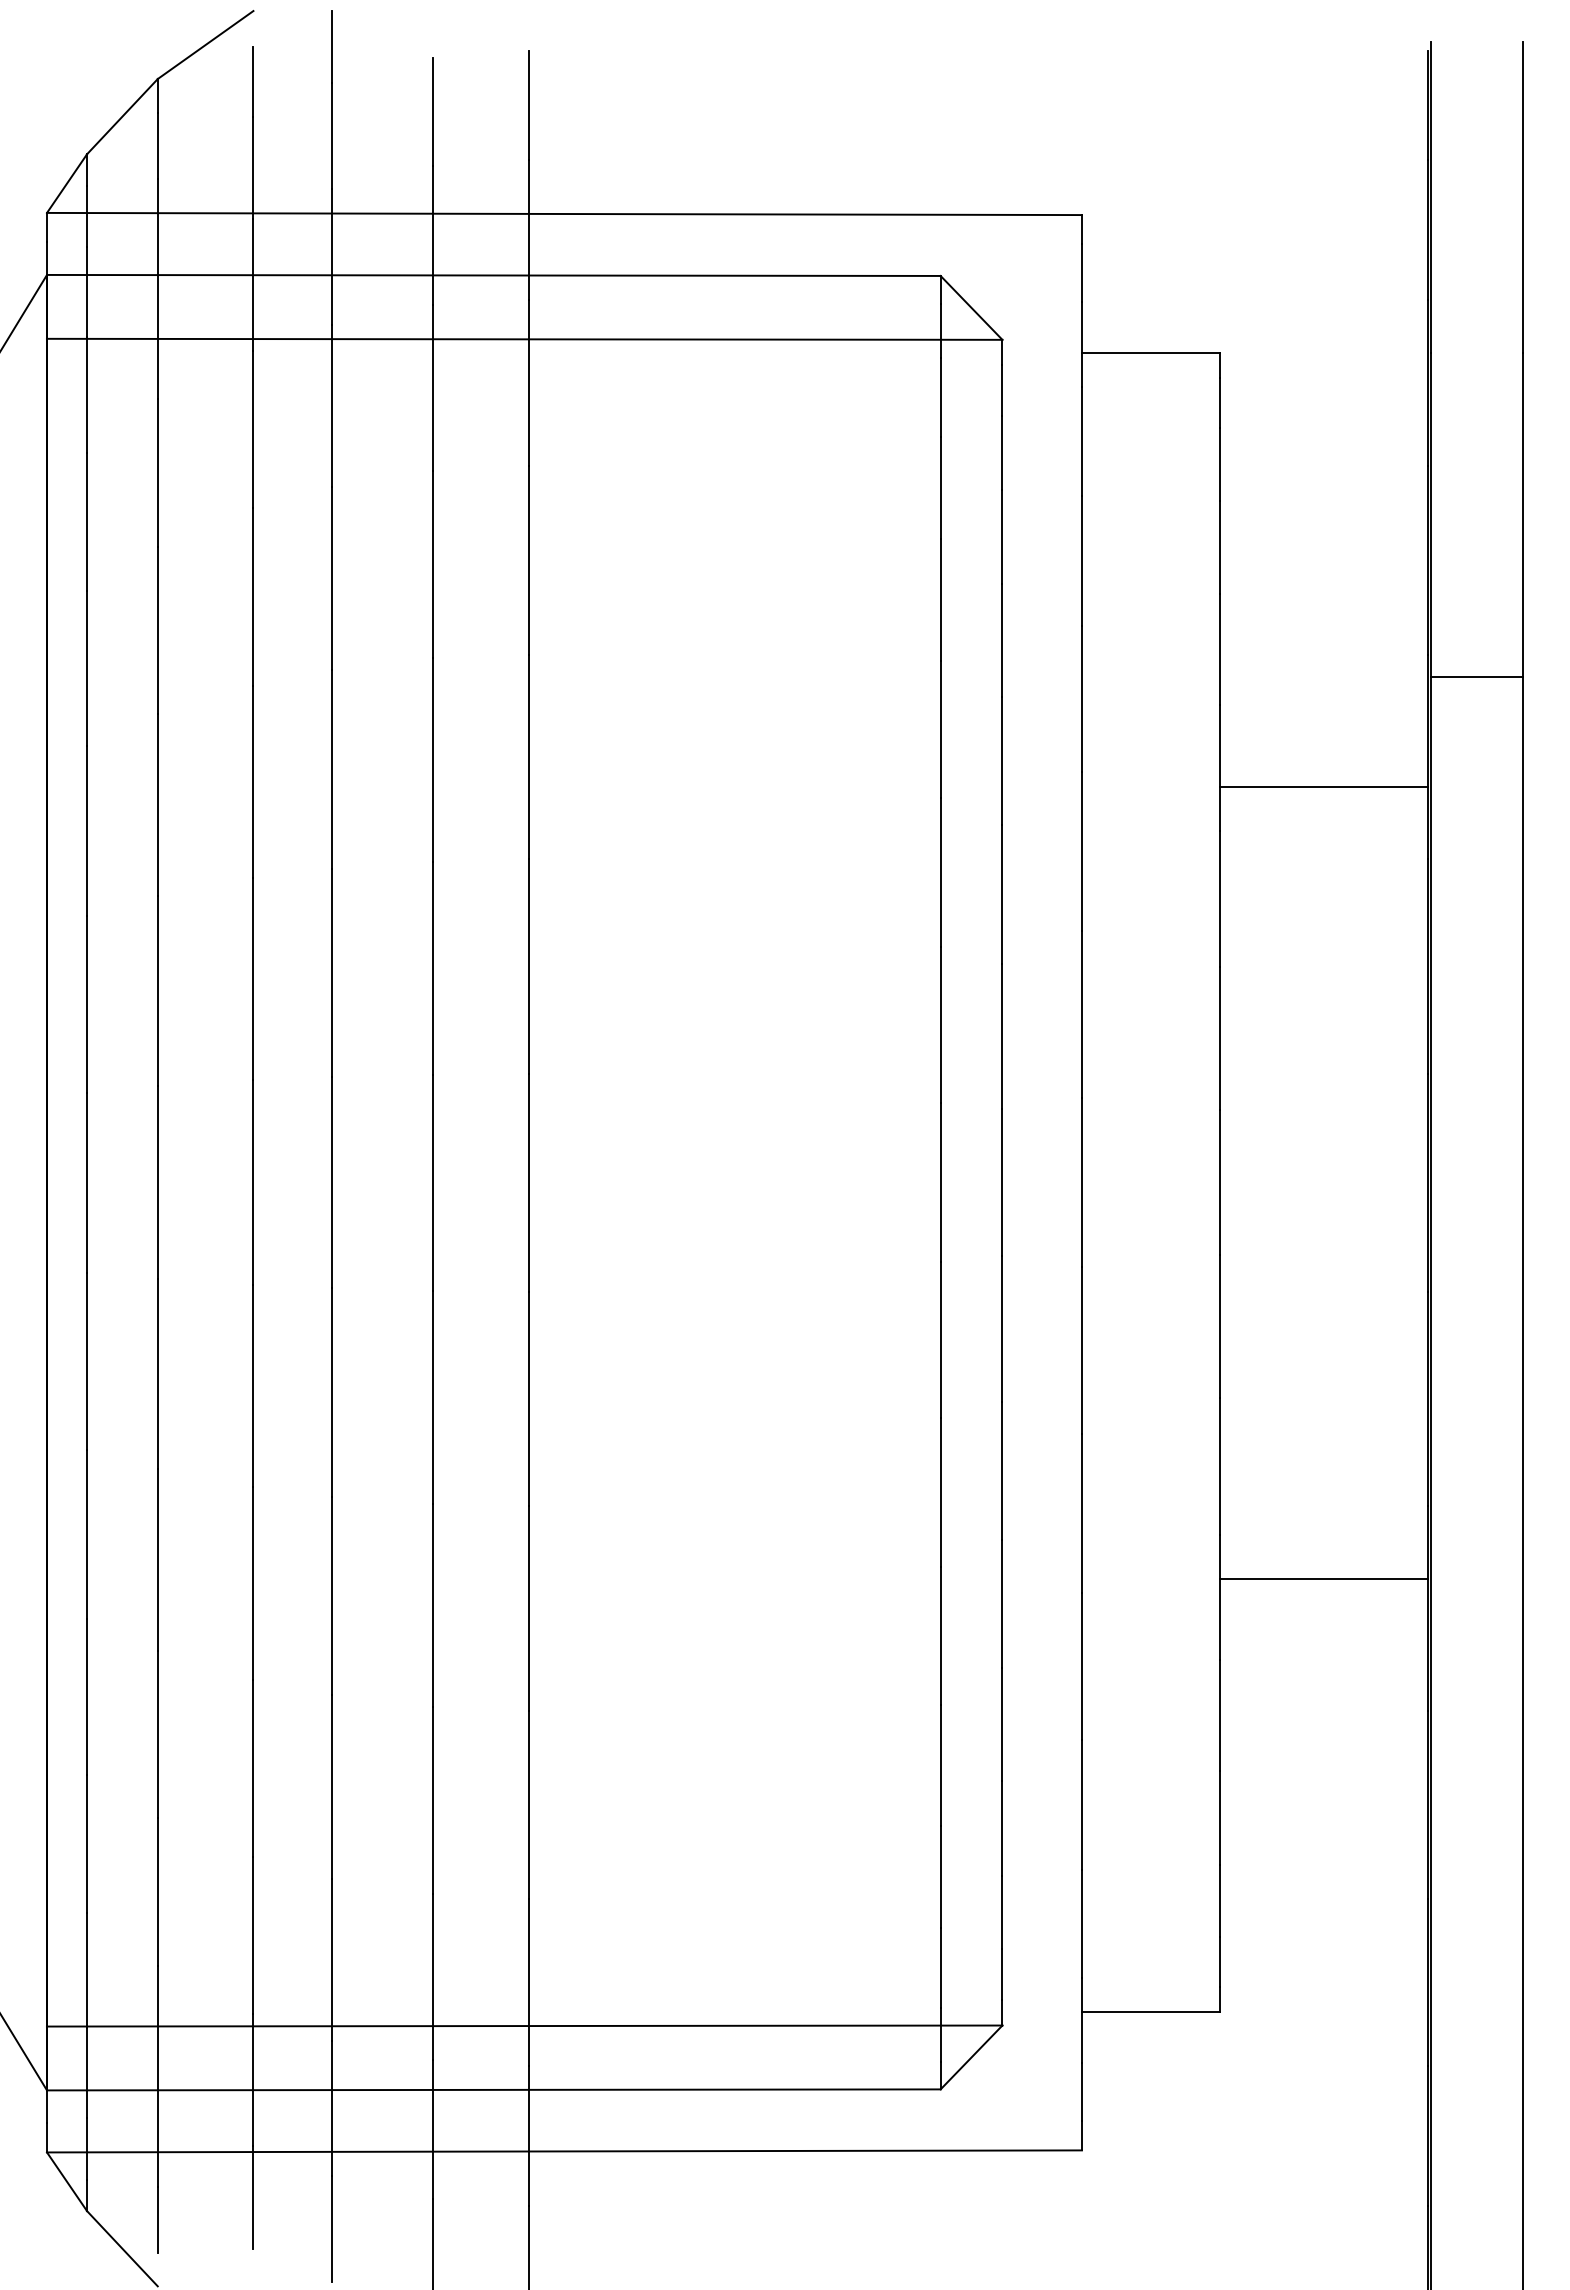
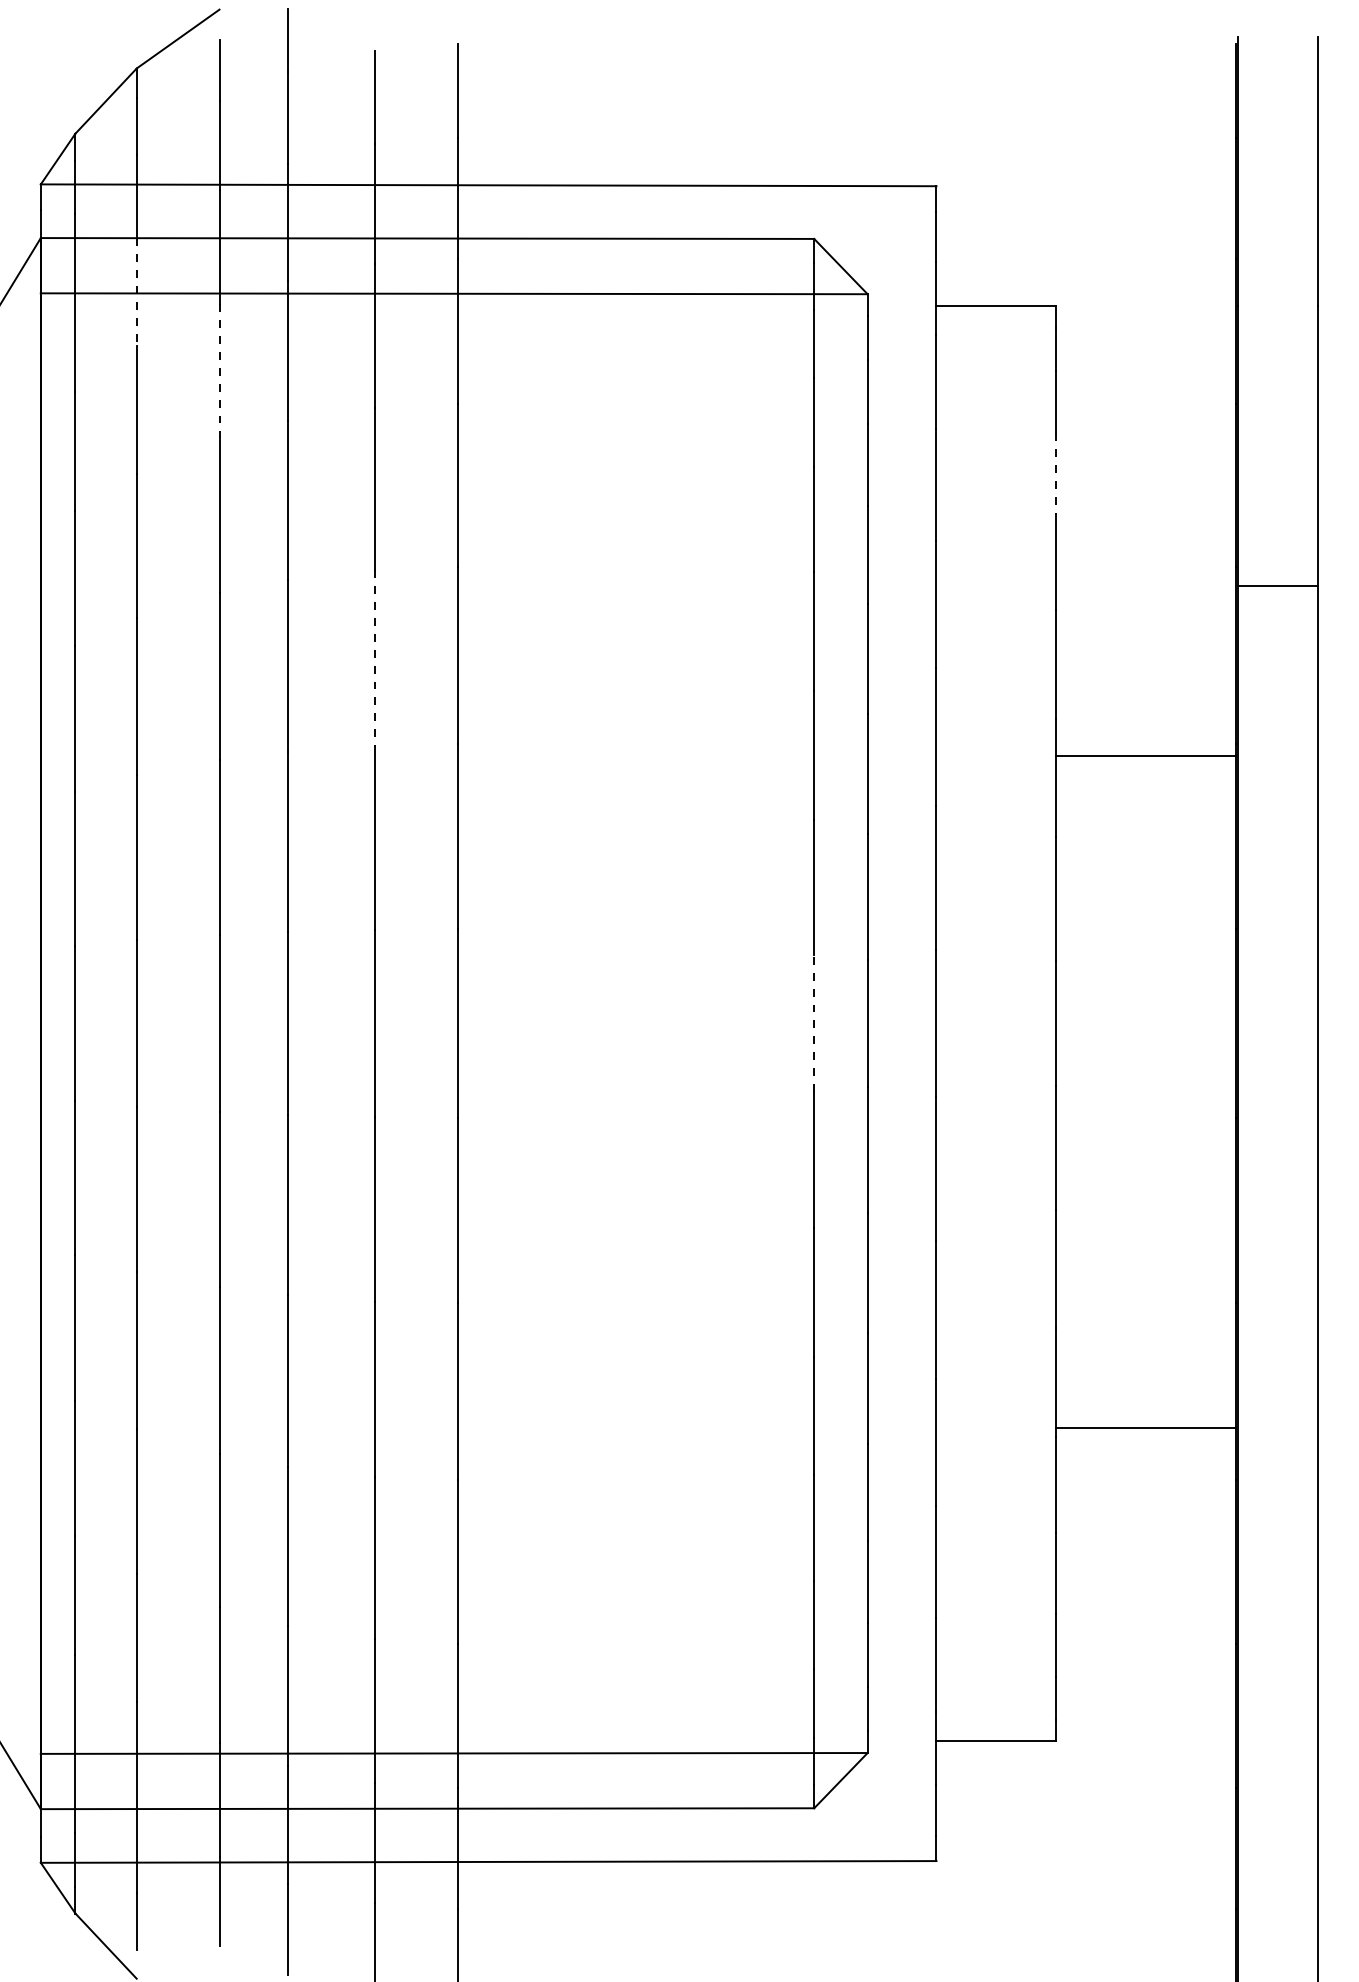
line: (157, 337) -> (136, 292), solid -> dashed
line: (253, 429) -> (219, 371), solid -> dashed
line: (1220, 547) -> (1056, 473), solid -> dashed
line: (433, 760) -> (375, 658), solid -> dashed
line: (1323, 786) -> (1145, 756), moved
line: (940, 1182) -> (814, 1023), solid -> dashed
line: (1323, 1578) -> (1145, 1427), moved

